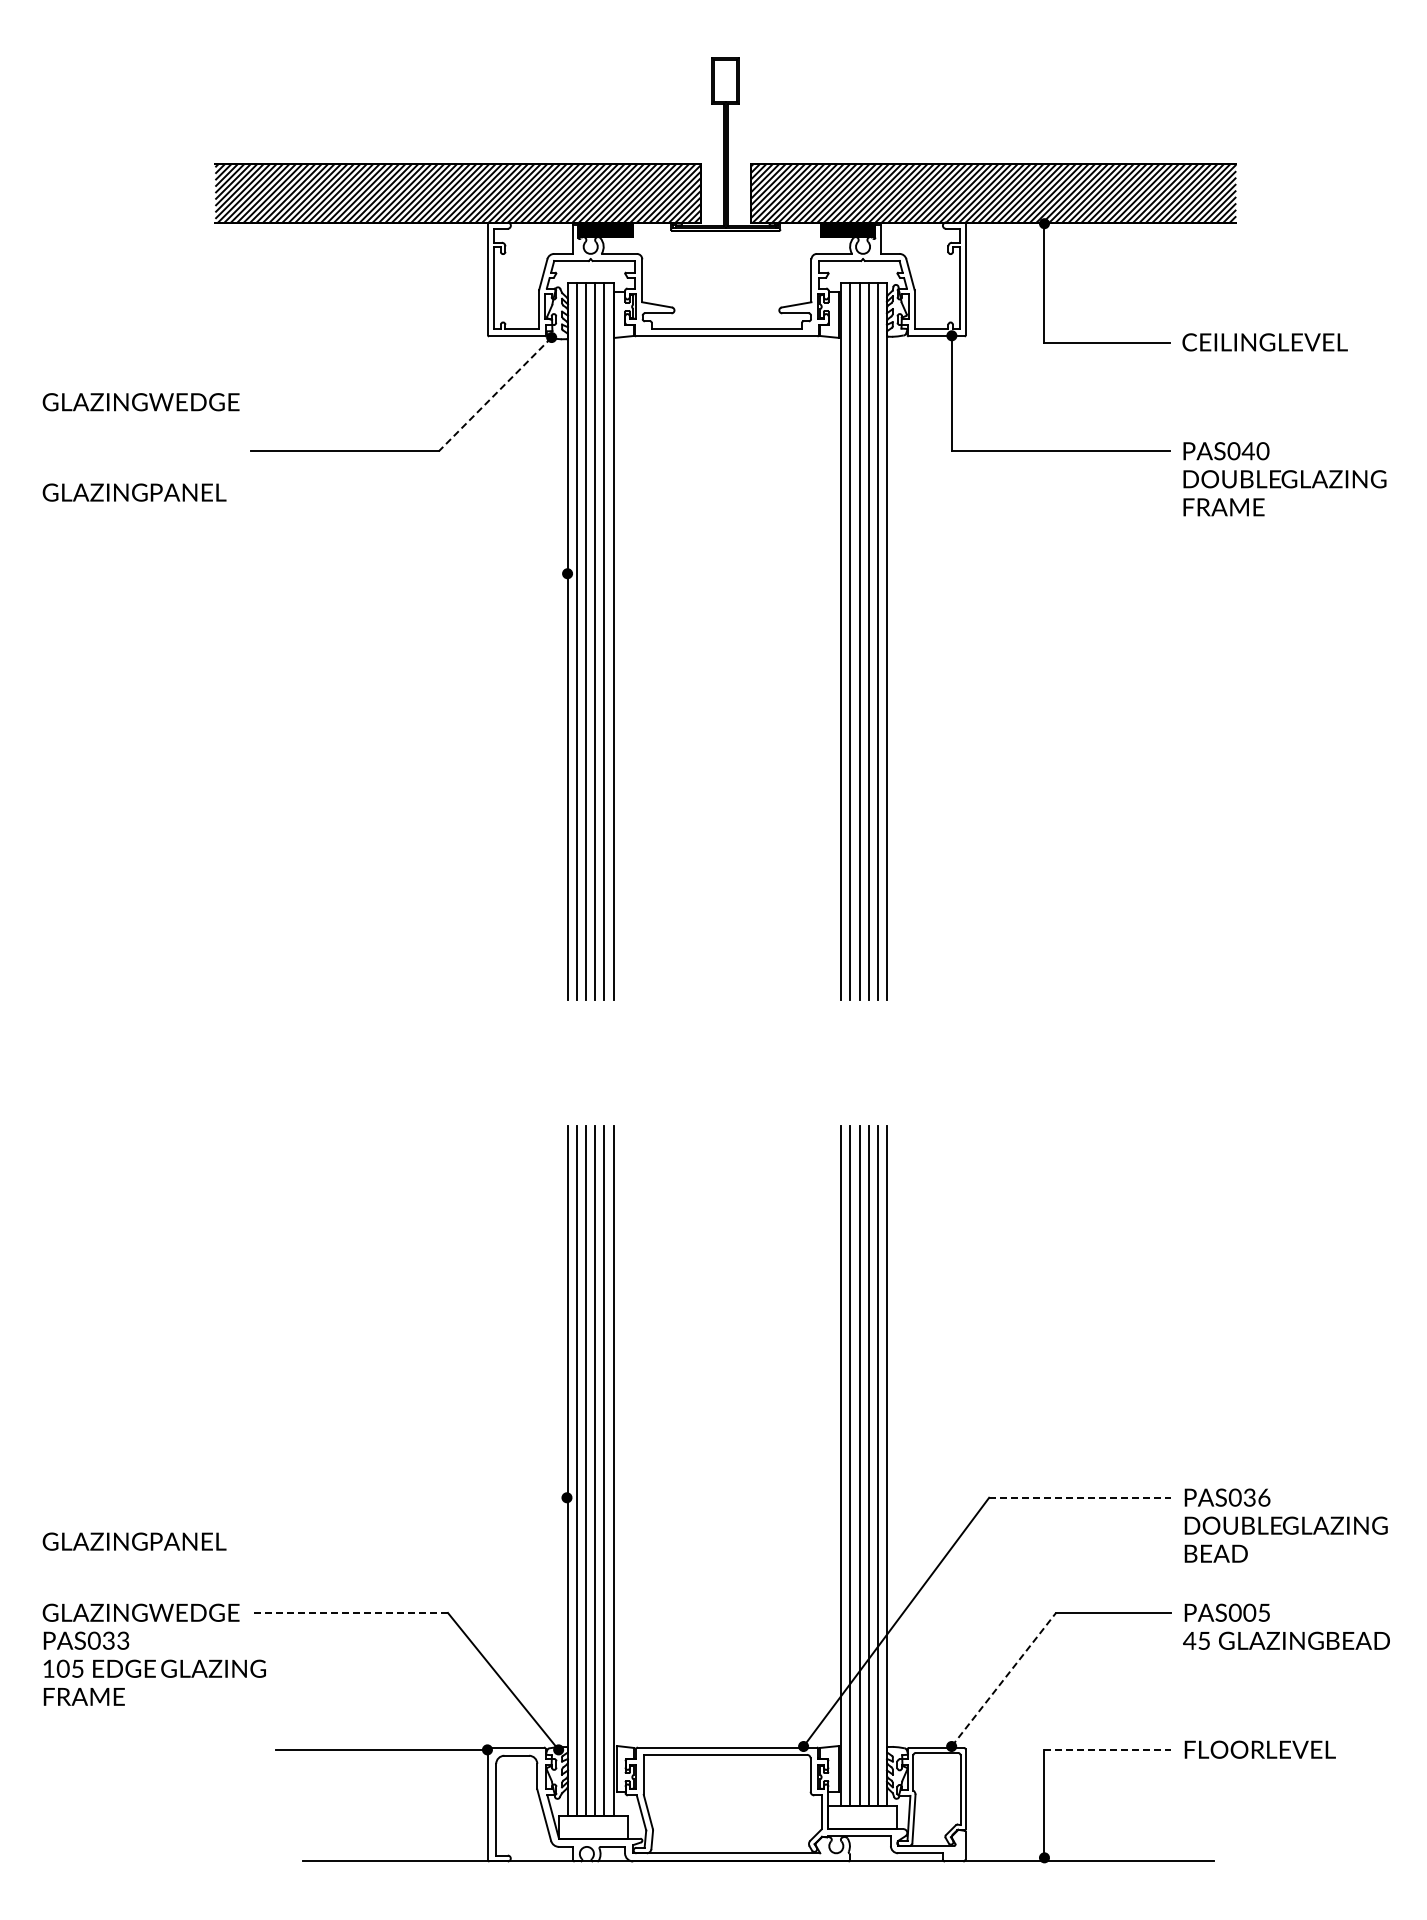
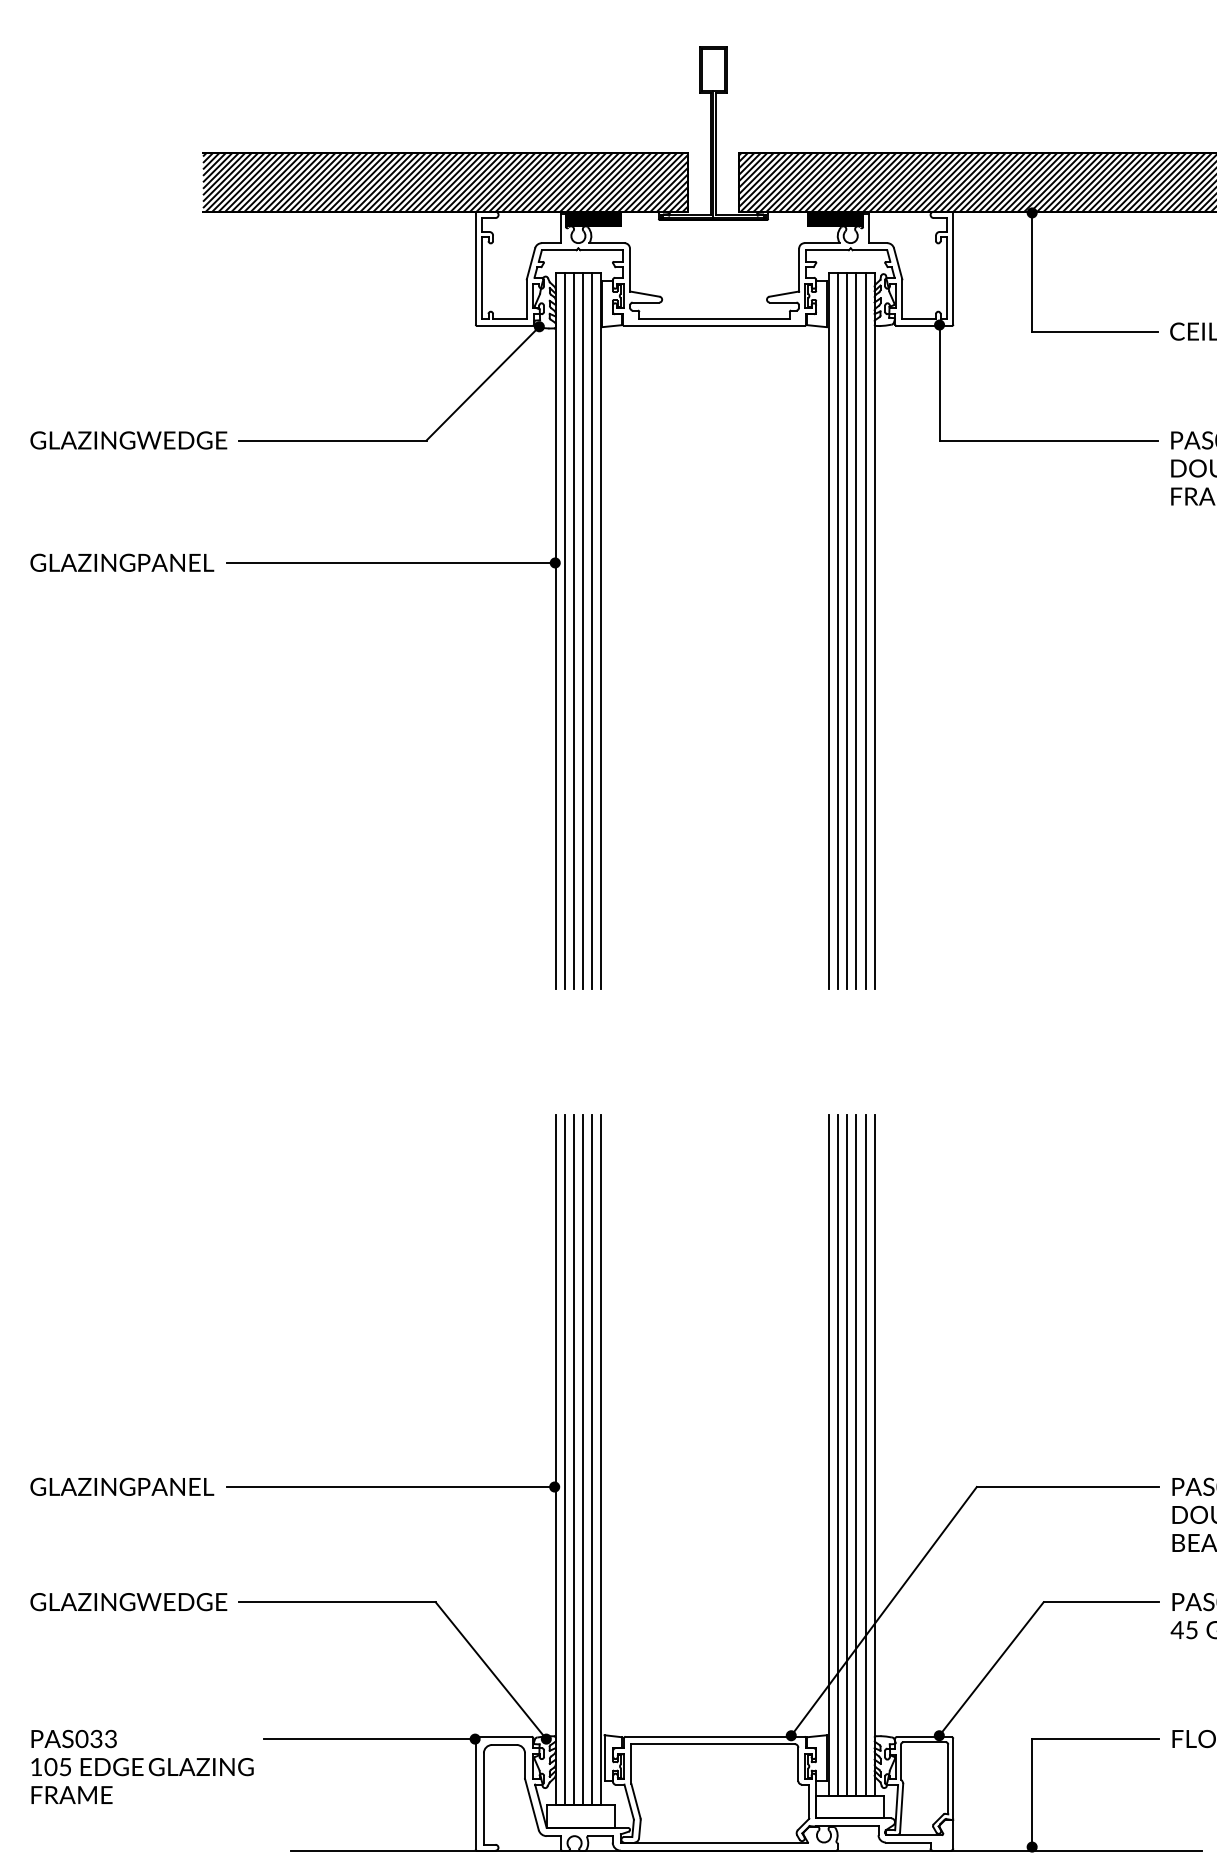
line: (494, 394) -> (482, 383), dashed -> solid
text: (140, 402) -> (128, 440), moved
text: (134, 492) -> (122, 562), moved
line: (402, 573) -> (390, 562), added
line: (402, 1497) -> (390, 1486), added
line: (1080, 1497) -> (1068, 1486), dashed -> solid
text: (134, 1541) -> (122, 1486), moved
line: (349, 1612) -> (337, 1601), dashed -> solid
text: (154, 1668) -> (142, 1766), moved
line: (1003, 1679) -> (991, 1668), dashed -> solid
line: (1108, 1749) -> (1096, 1738), dashed -> solid

